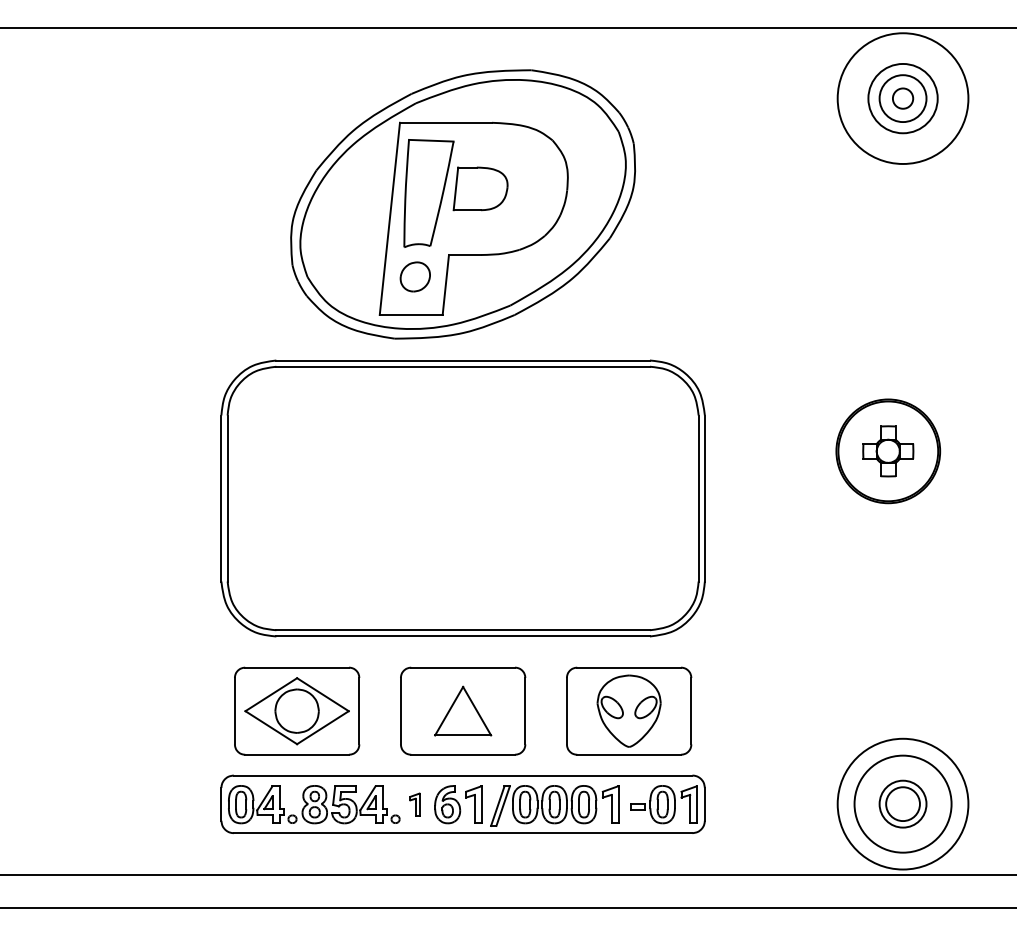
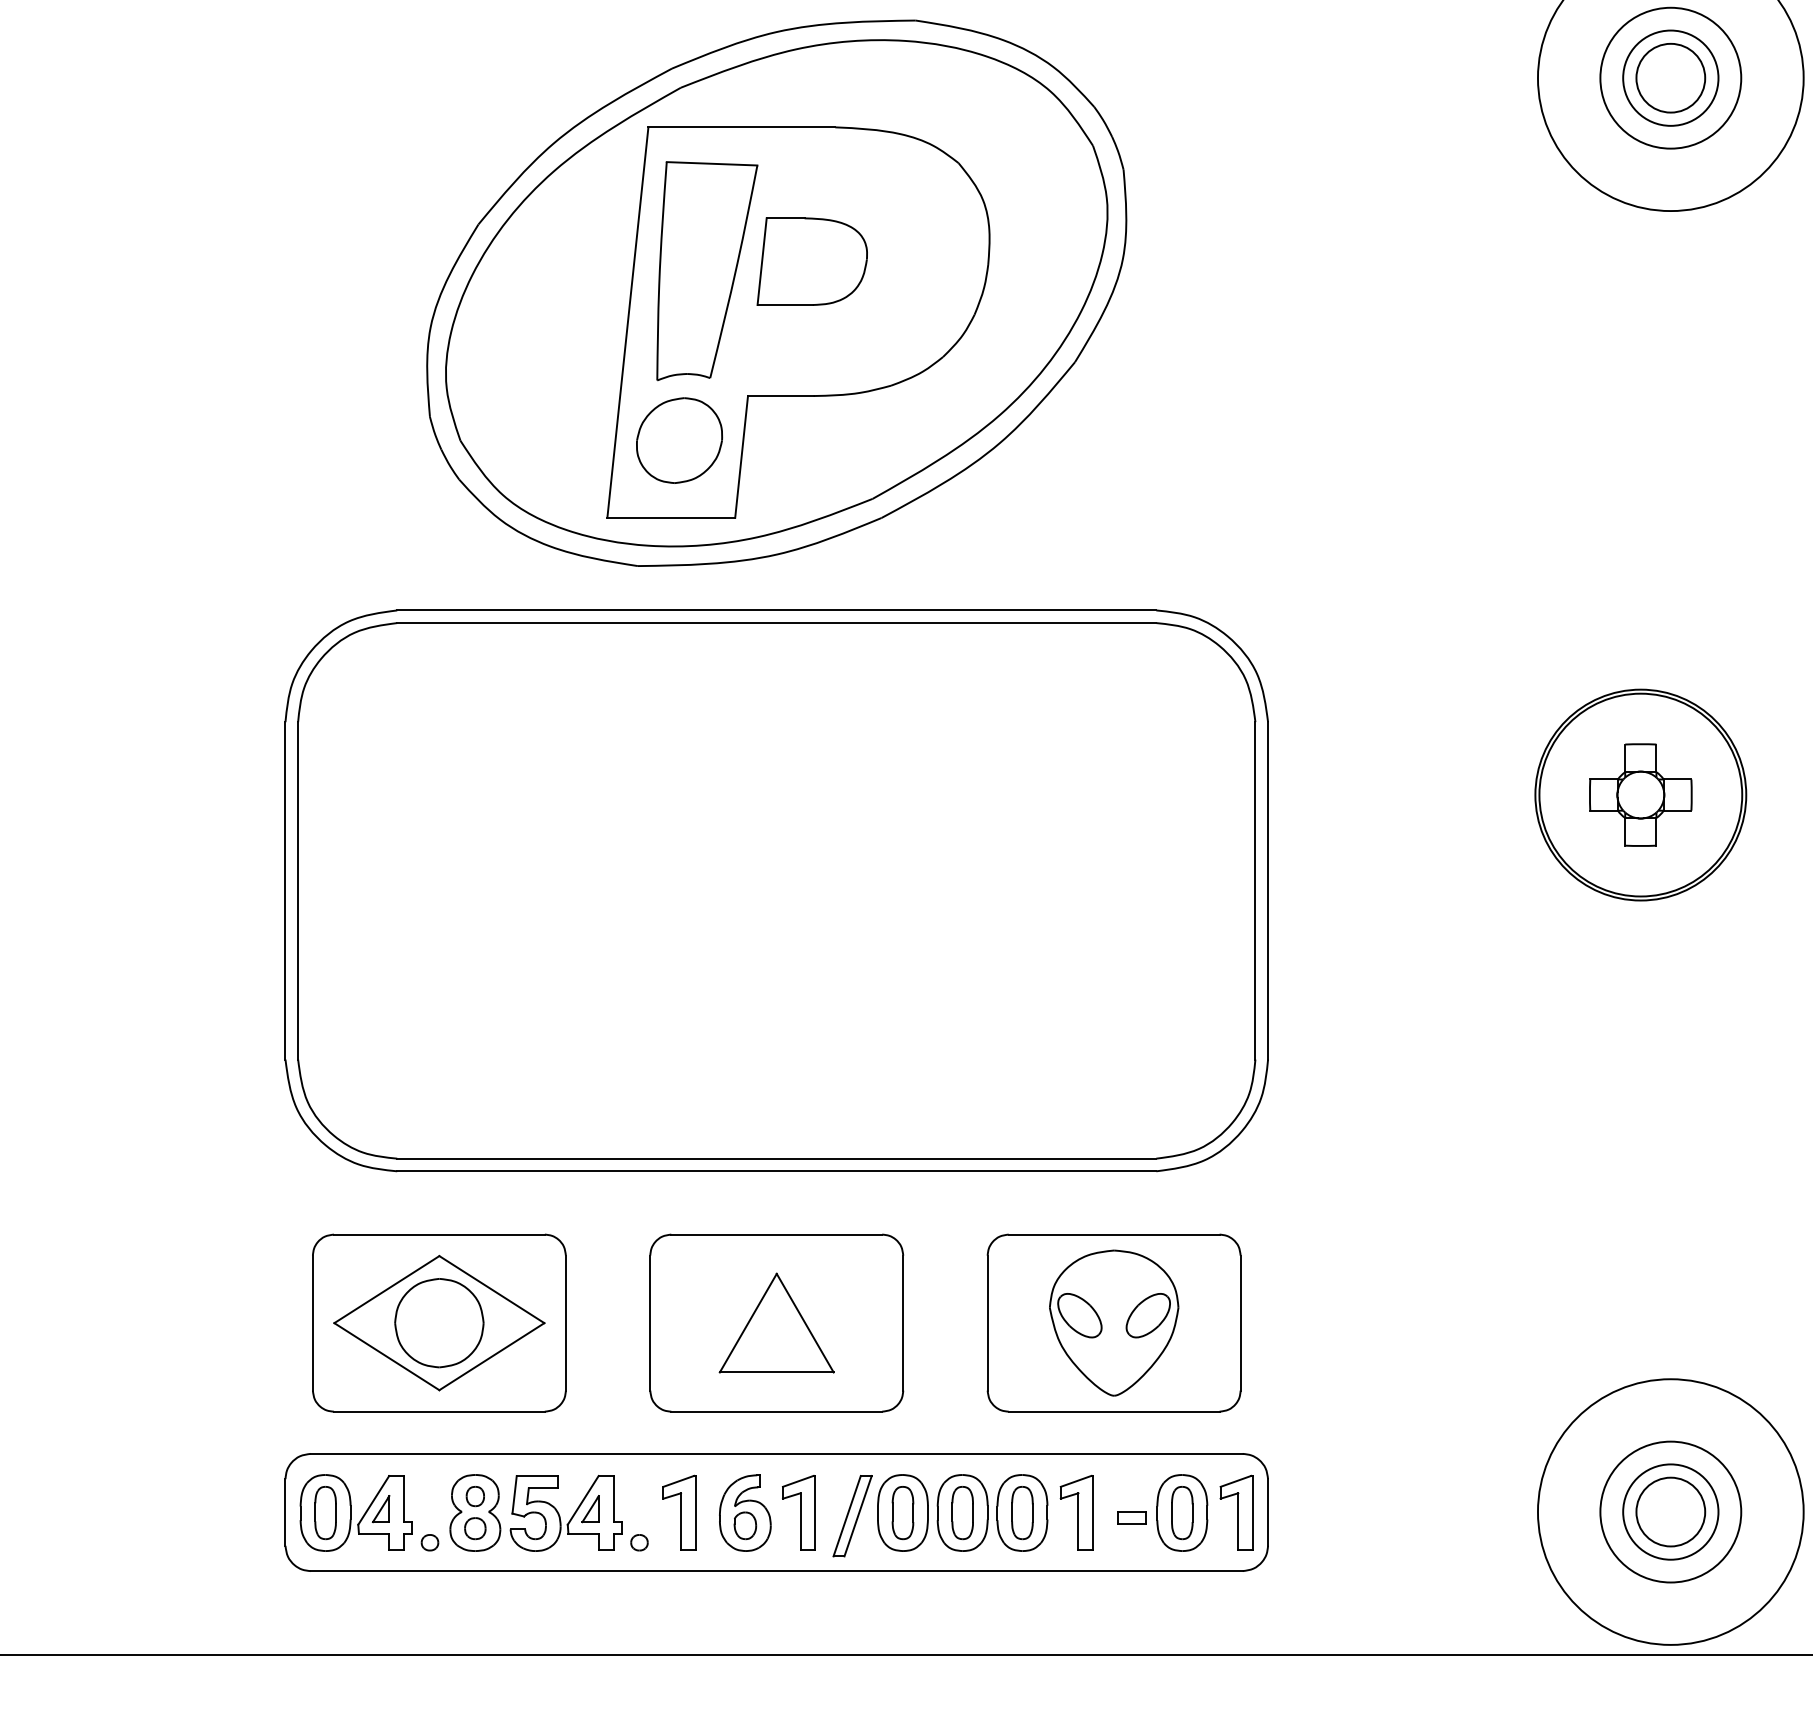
circle: (902, 98) -> (1669, 77), size x1.67
part: (415, 276) -> (679, 439), size x1.43
circle: (902, 803) -> (1669, 1510), size x0.71
part: (414, 804) -> (677, 1512), size x1.67

